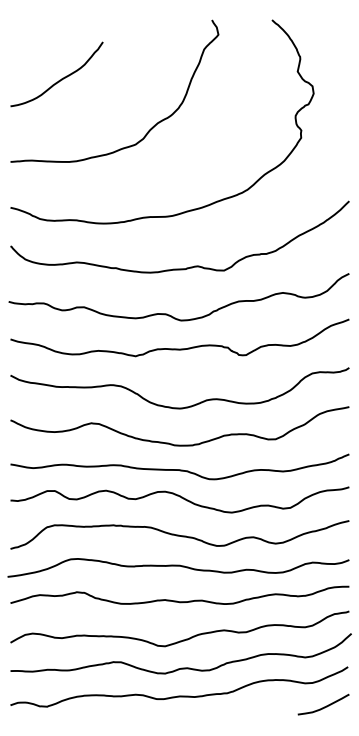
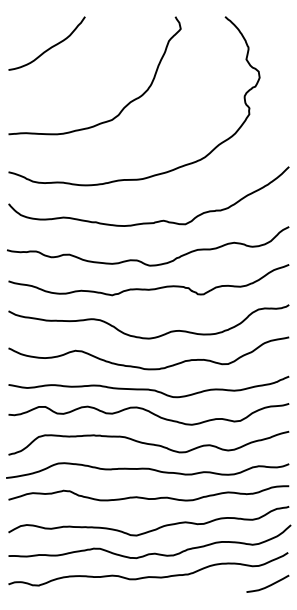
curve: (58, 80) -> (48, 48), moved

